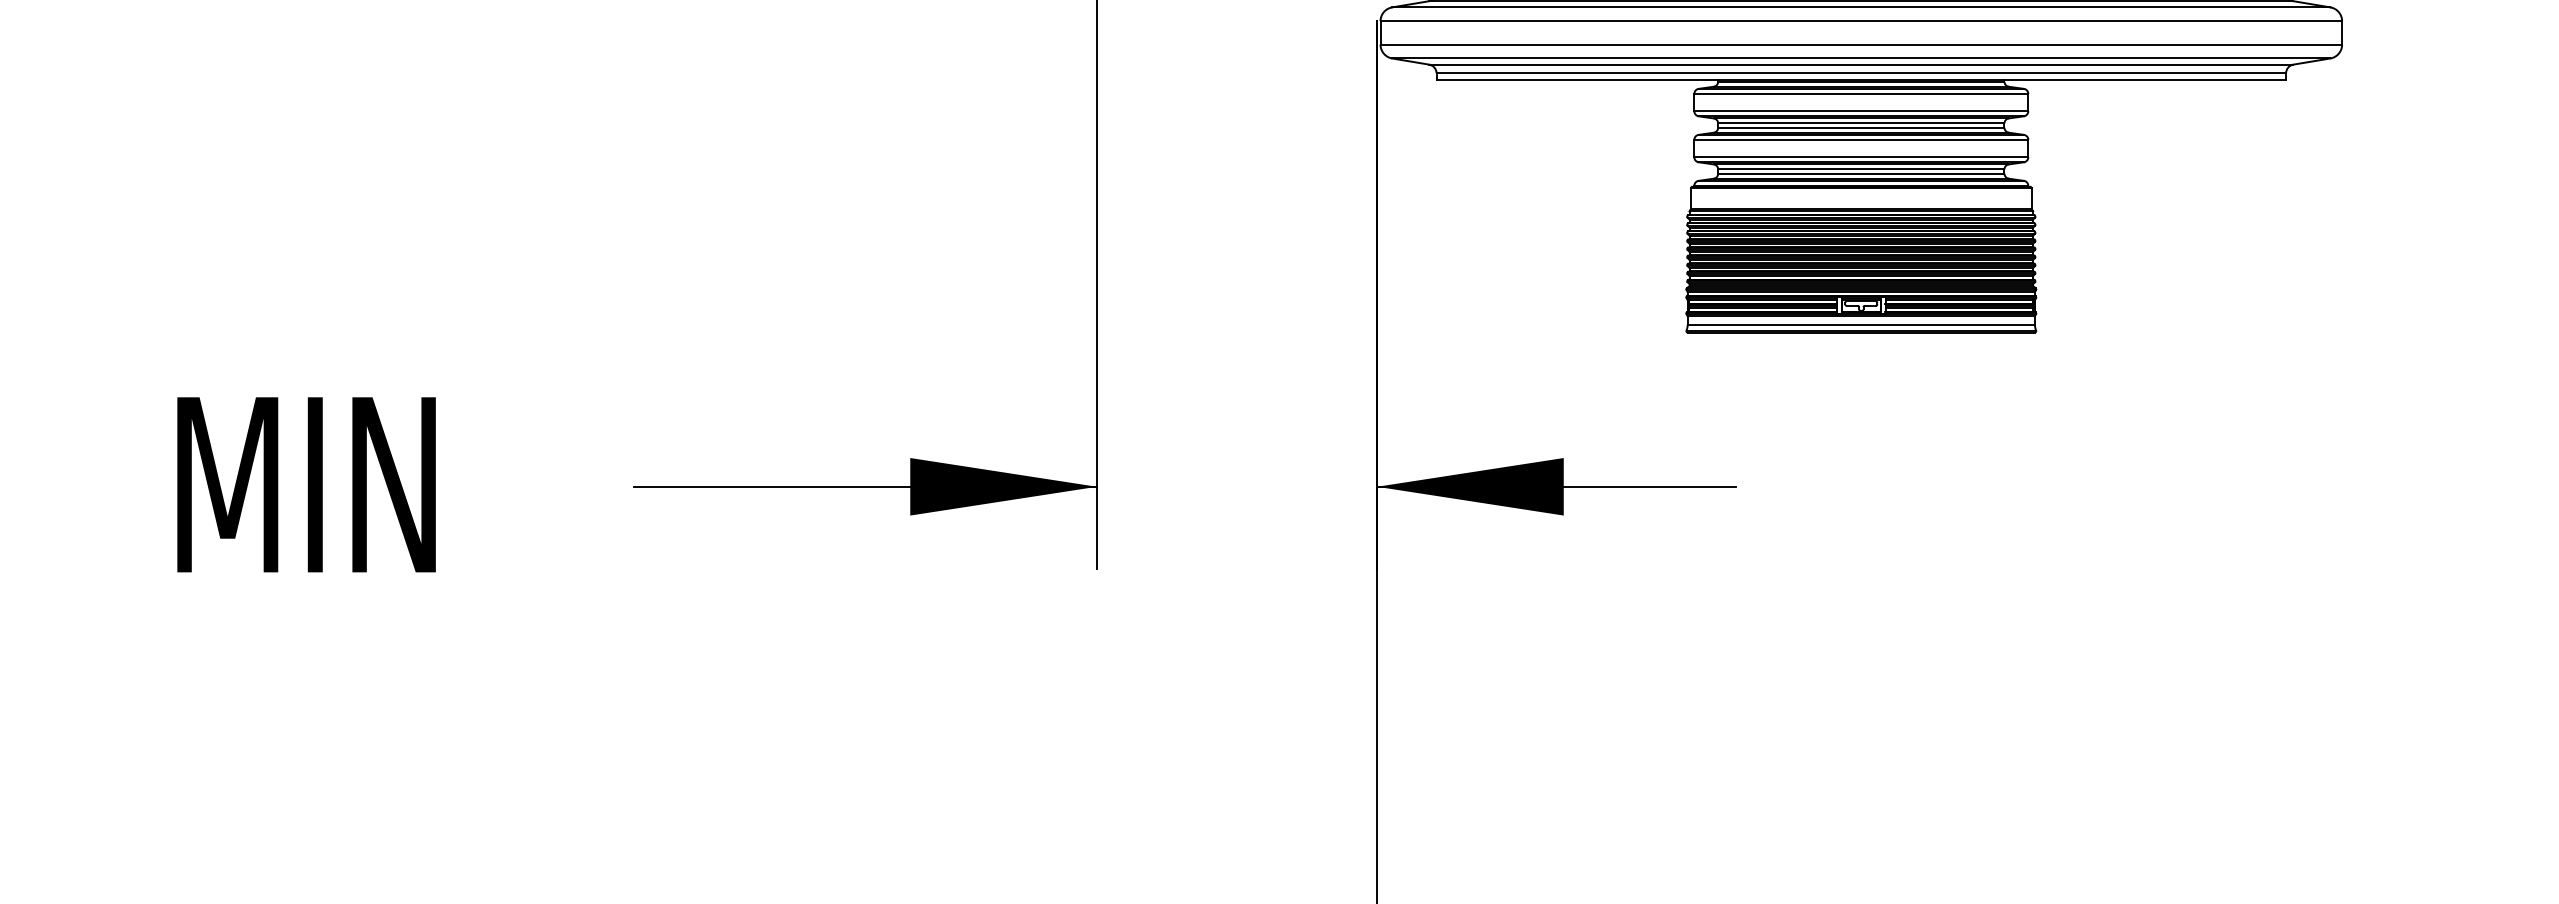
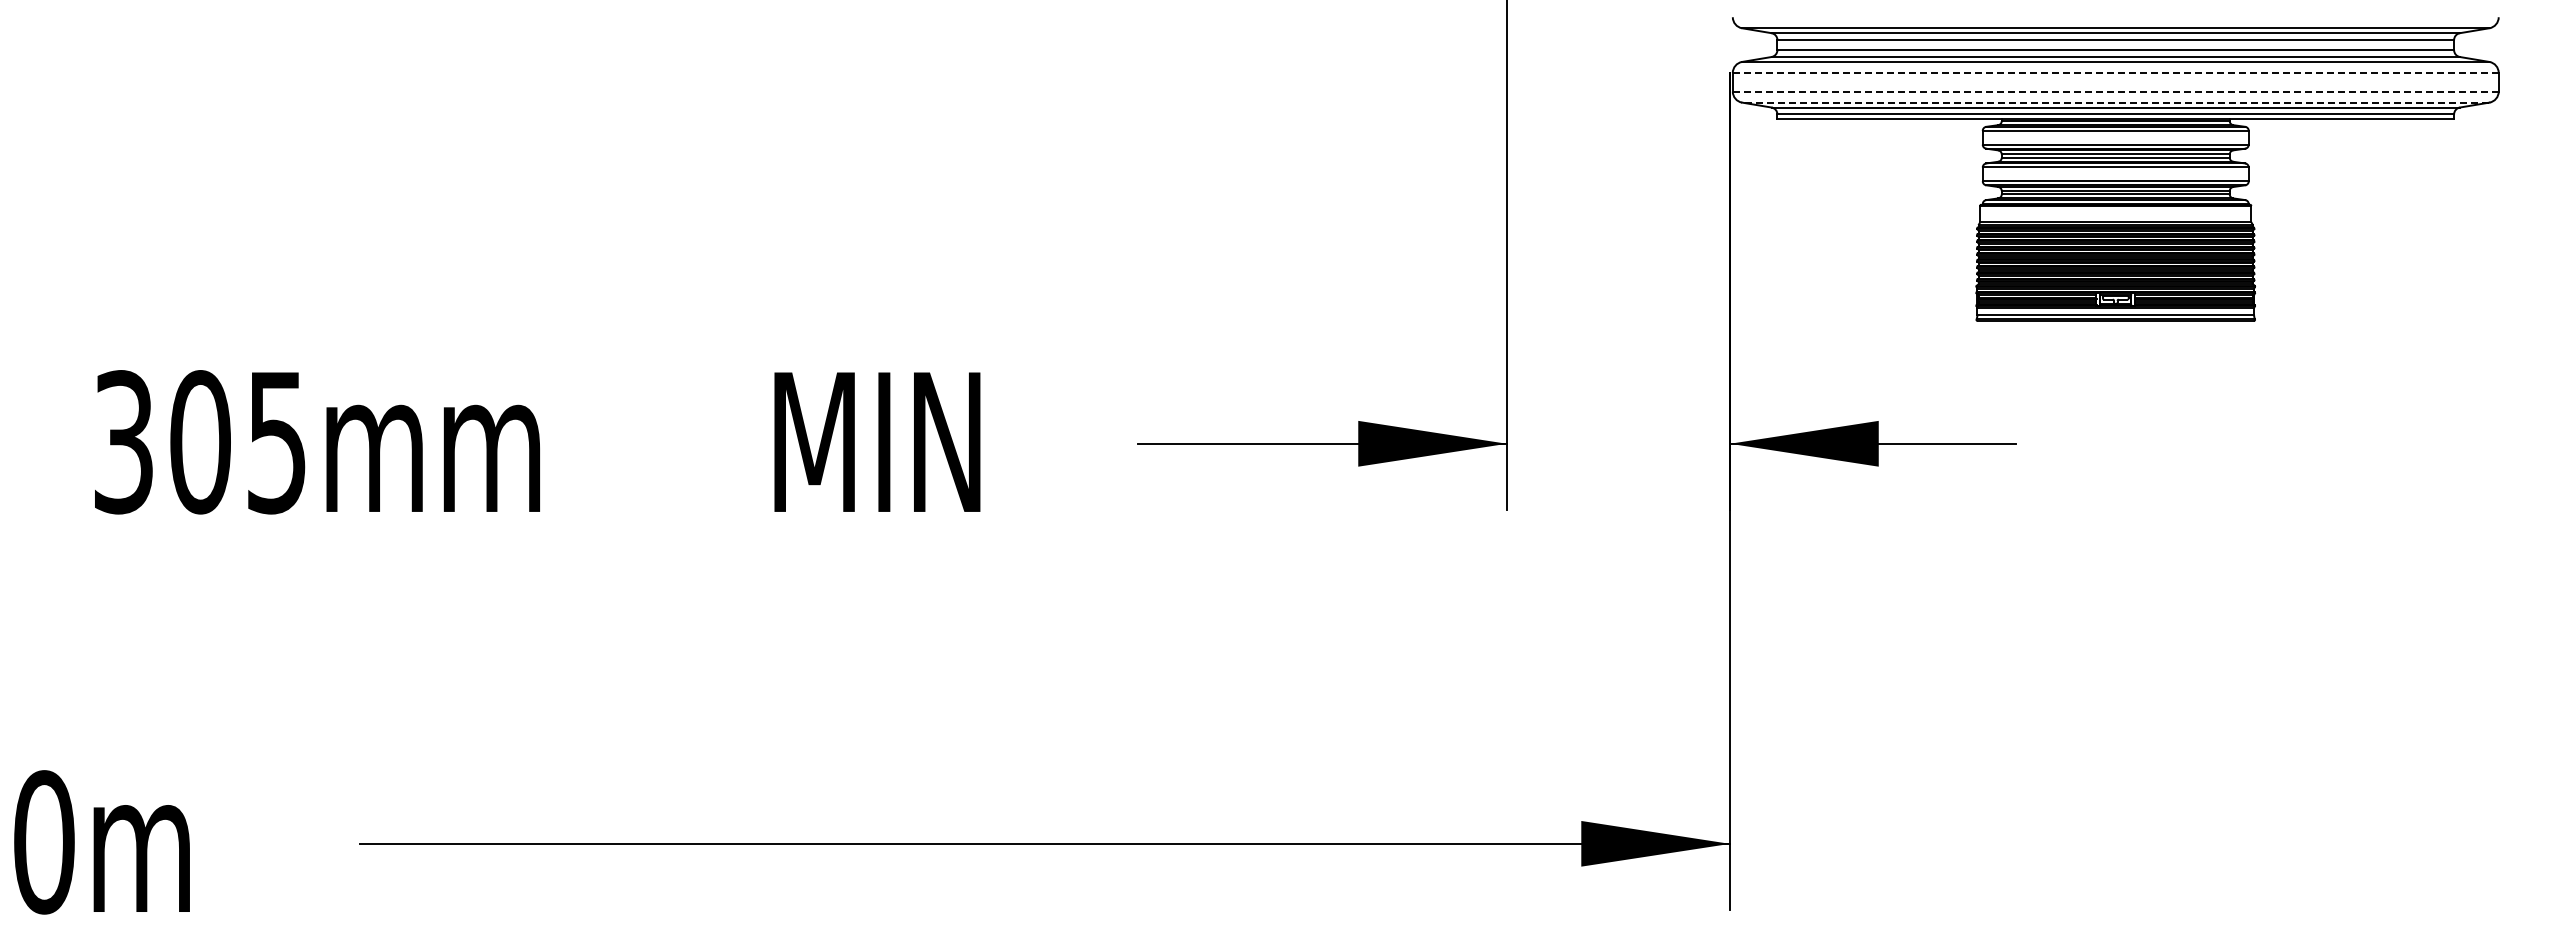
line: (1860, 20) -> (2115, 72), solid -> dashed
line: (1860, 44) -> (2115, 91), solid -> dashed
line: (1860, 58) -> (2115, 102), solid -> dashed

